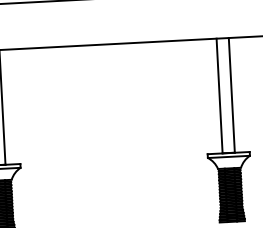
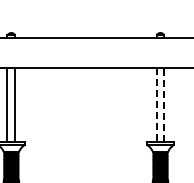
line: (231, 94) -> (164, 104), solid -> dashed
line: (219, 96) -> (156, 105), solid -> dashed

